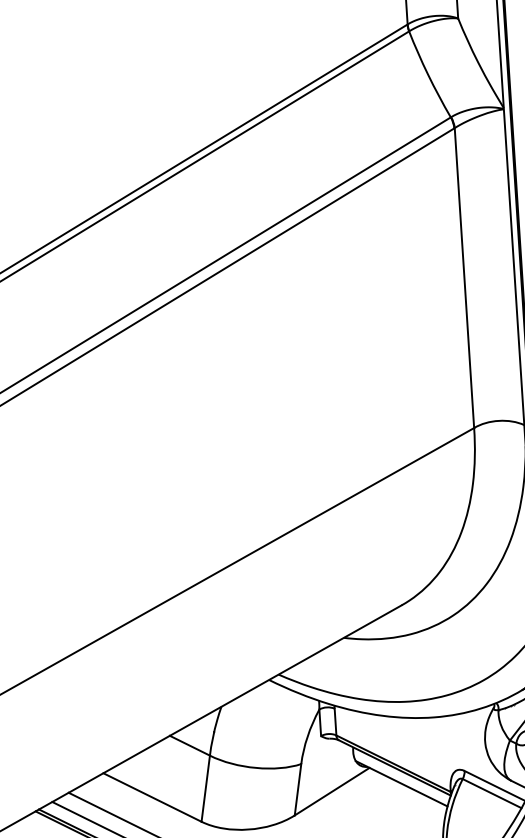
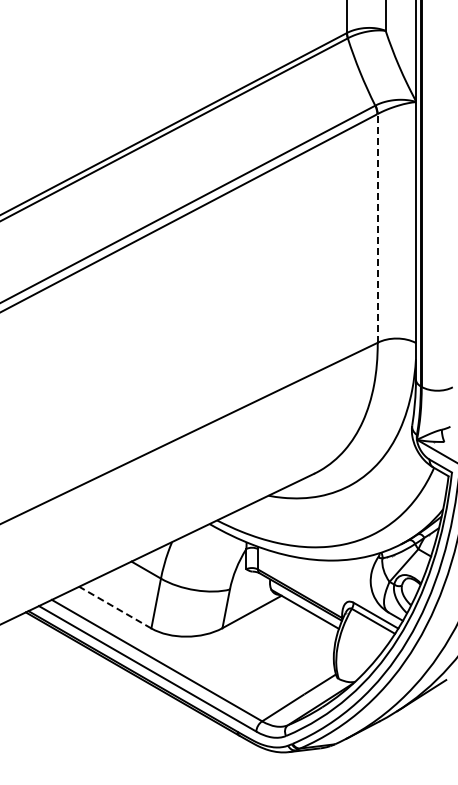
line: (464, 276) -> (377, 227), solid -> dashed
line: (152, 797) -> (115, 607), solid -> dashed

